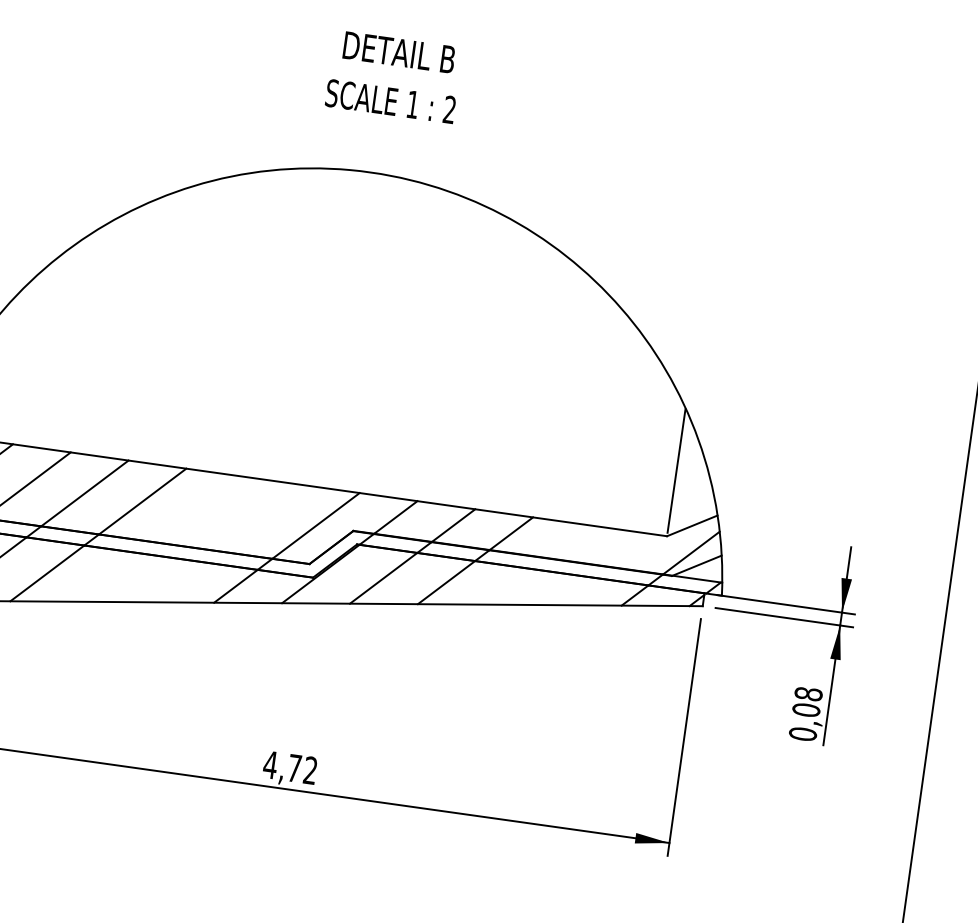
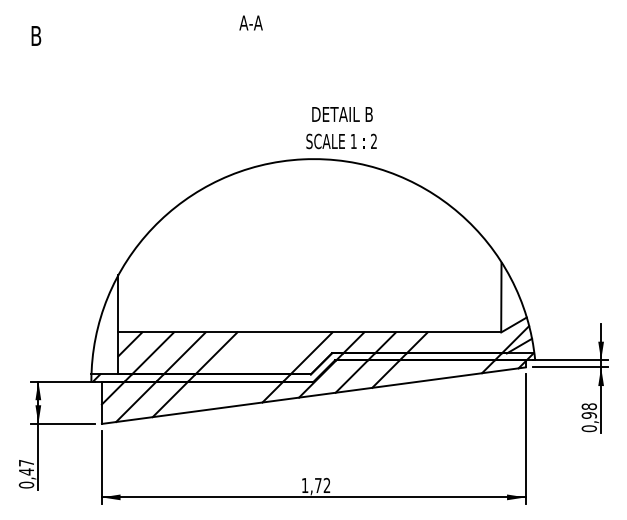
text: (393, 77) -> (341, 128), moved
text: (806, 710) -> (589, 415), 0,08 -> 0,98
text: (269, 764) -> (304, 485), 4,72 -> 1,72

